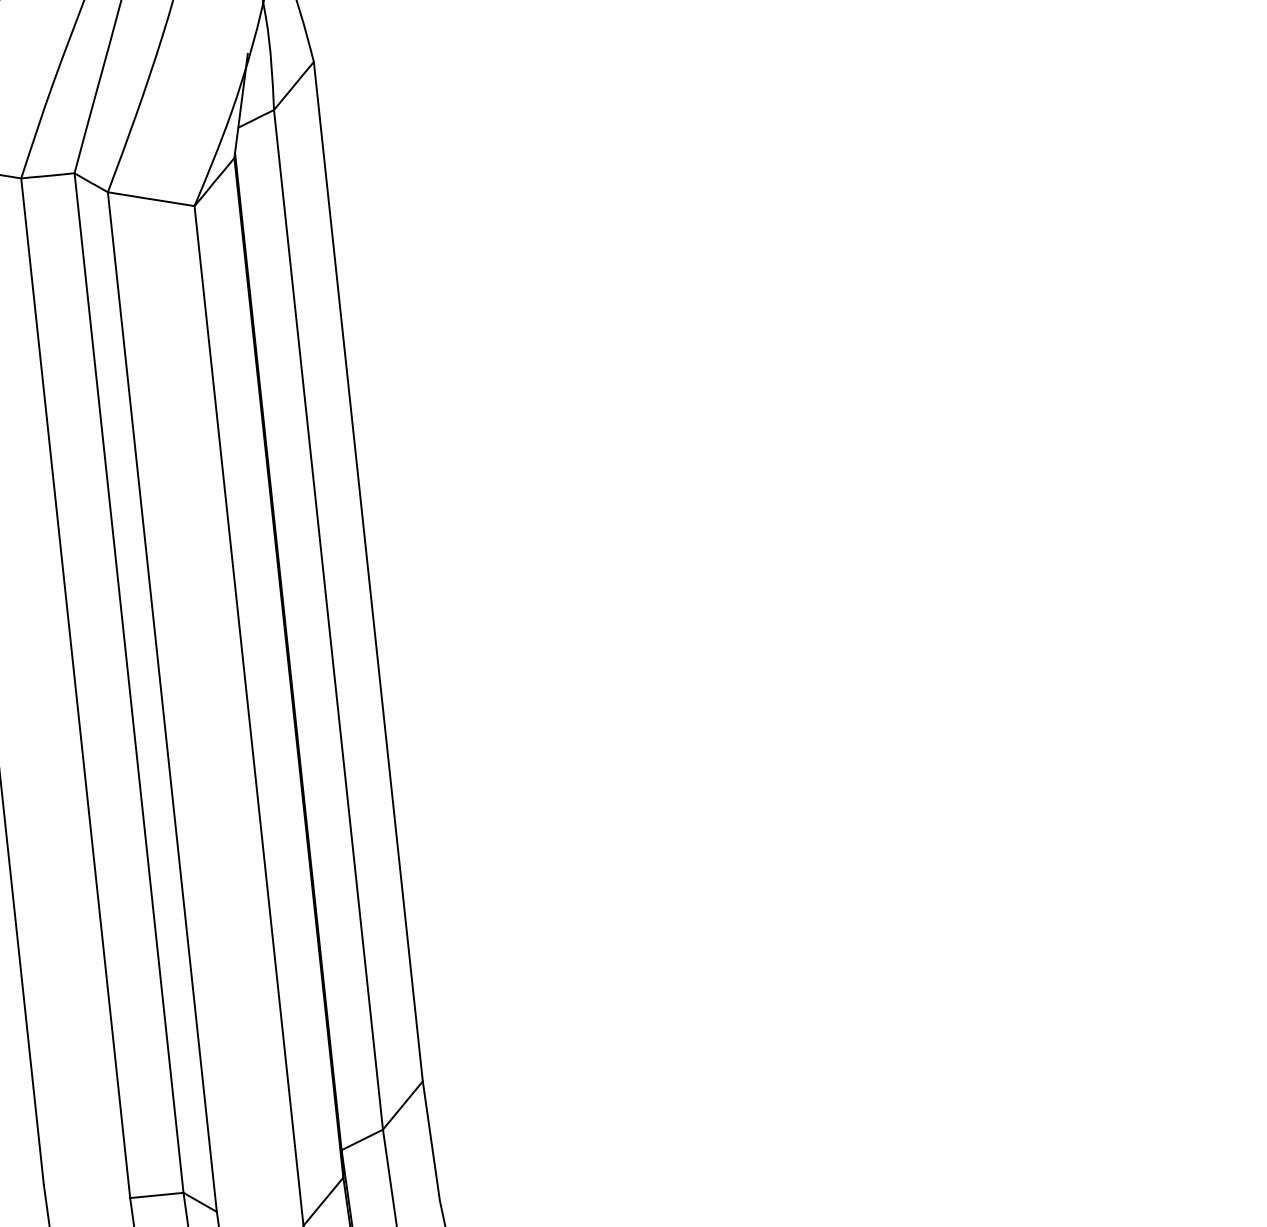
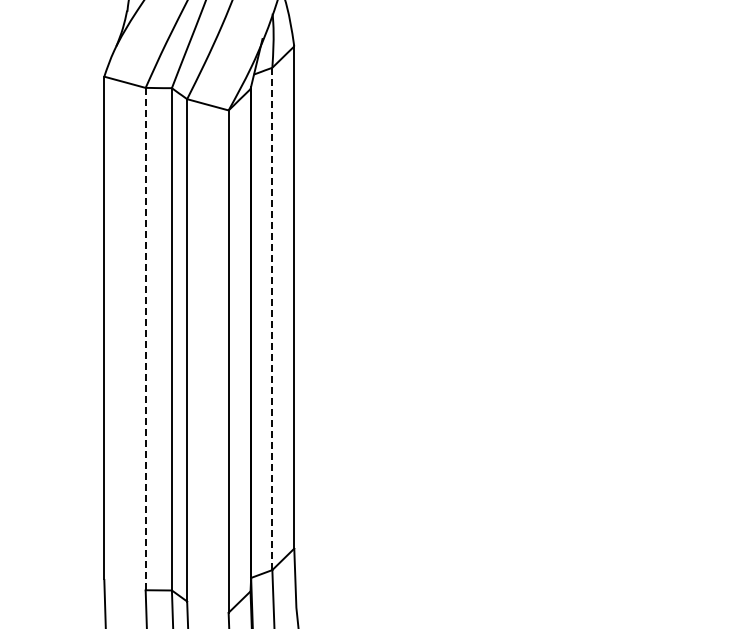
line: (328, 620) -> (272, 319), solid -> dashed
line: (75, 689) -> (145, 339), solid -> dashed

